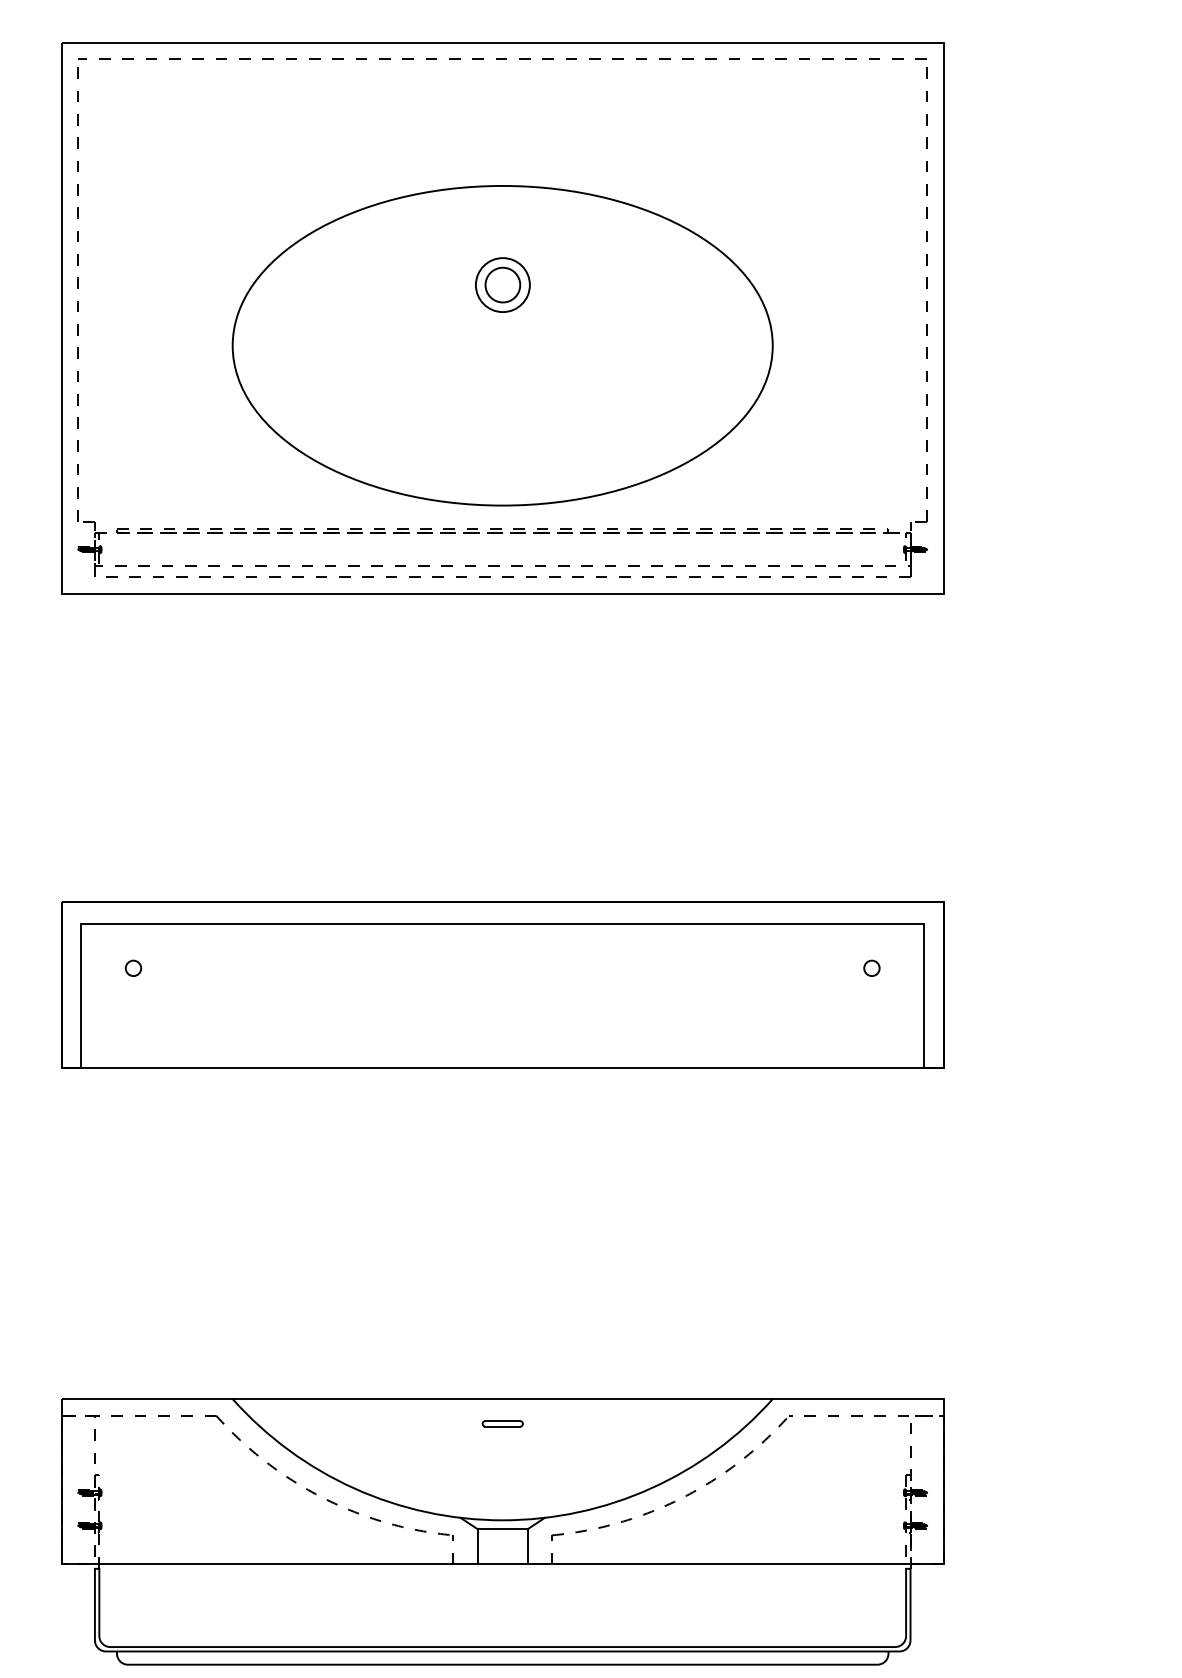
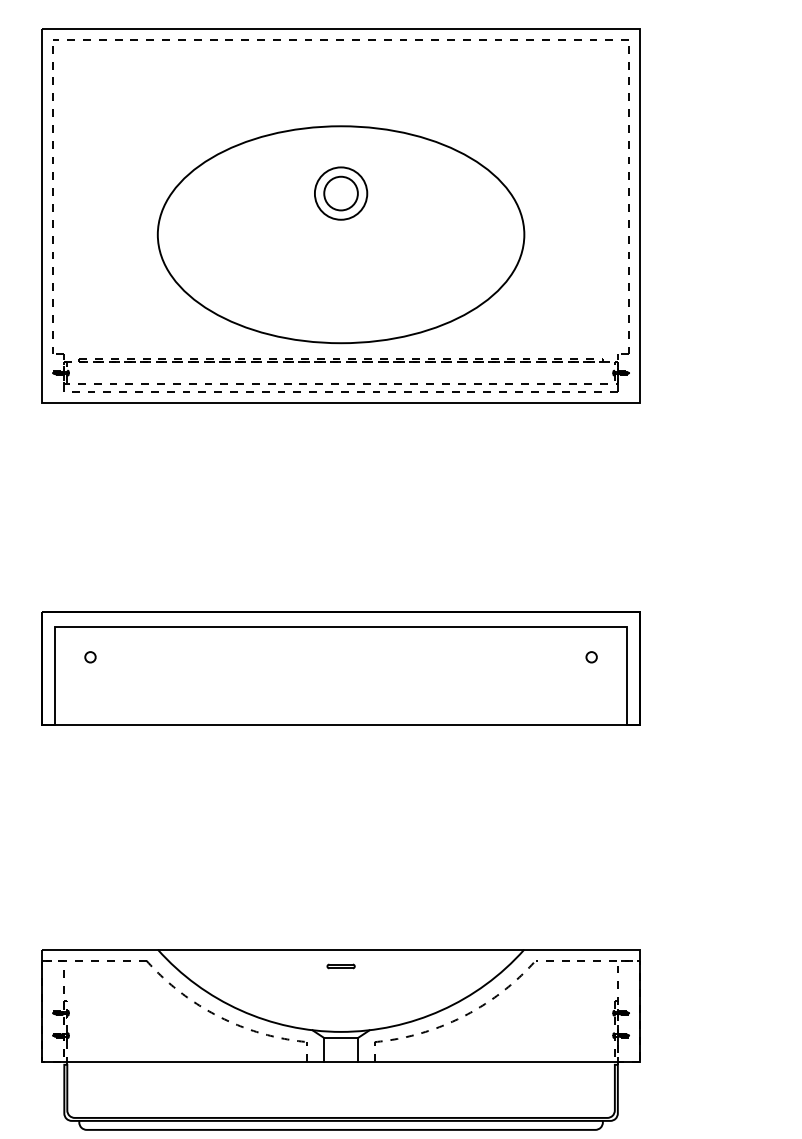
part: (503, 285) -> (341, 193), size x1.43

